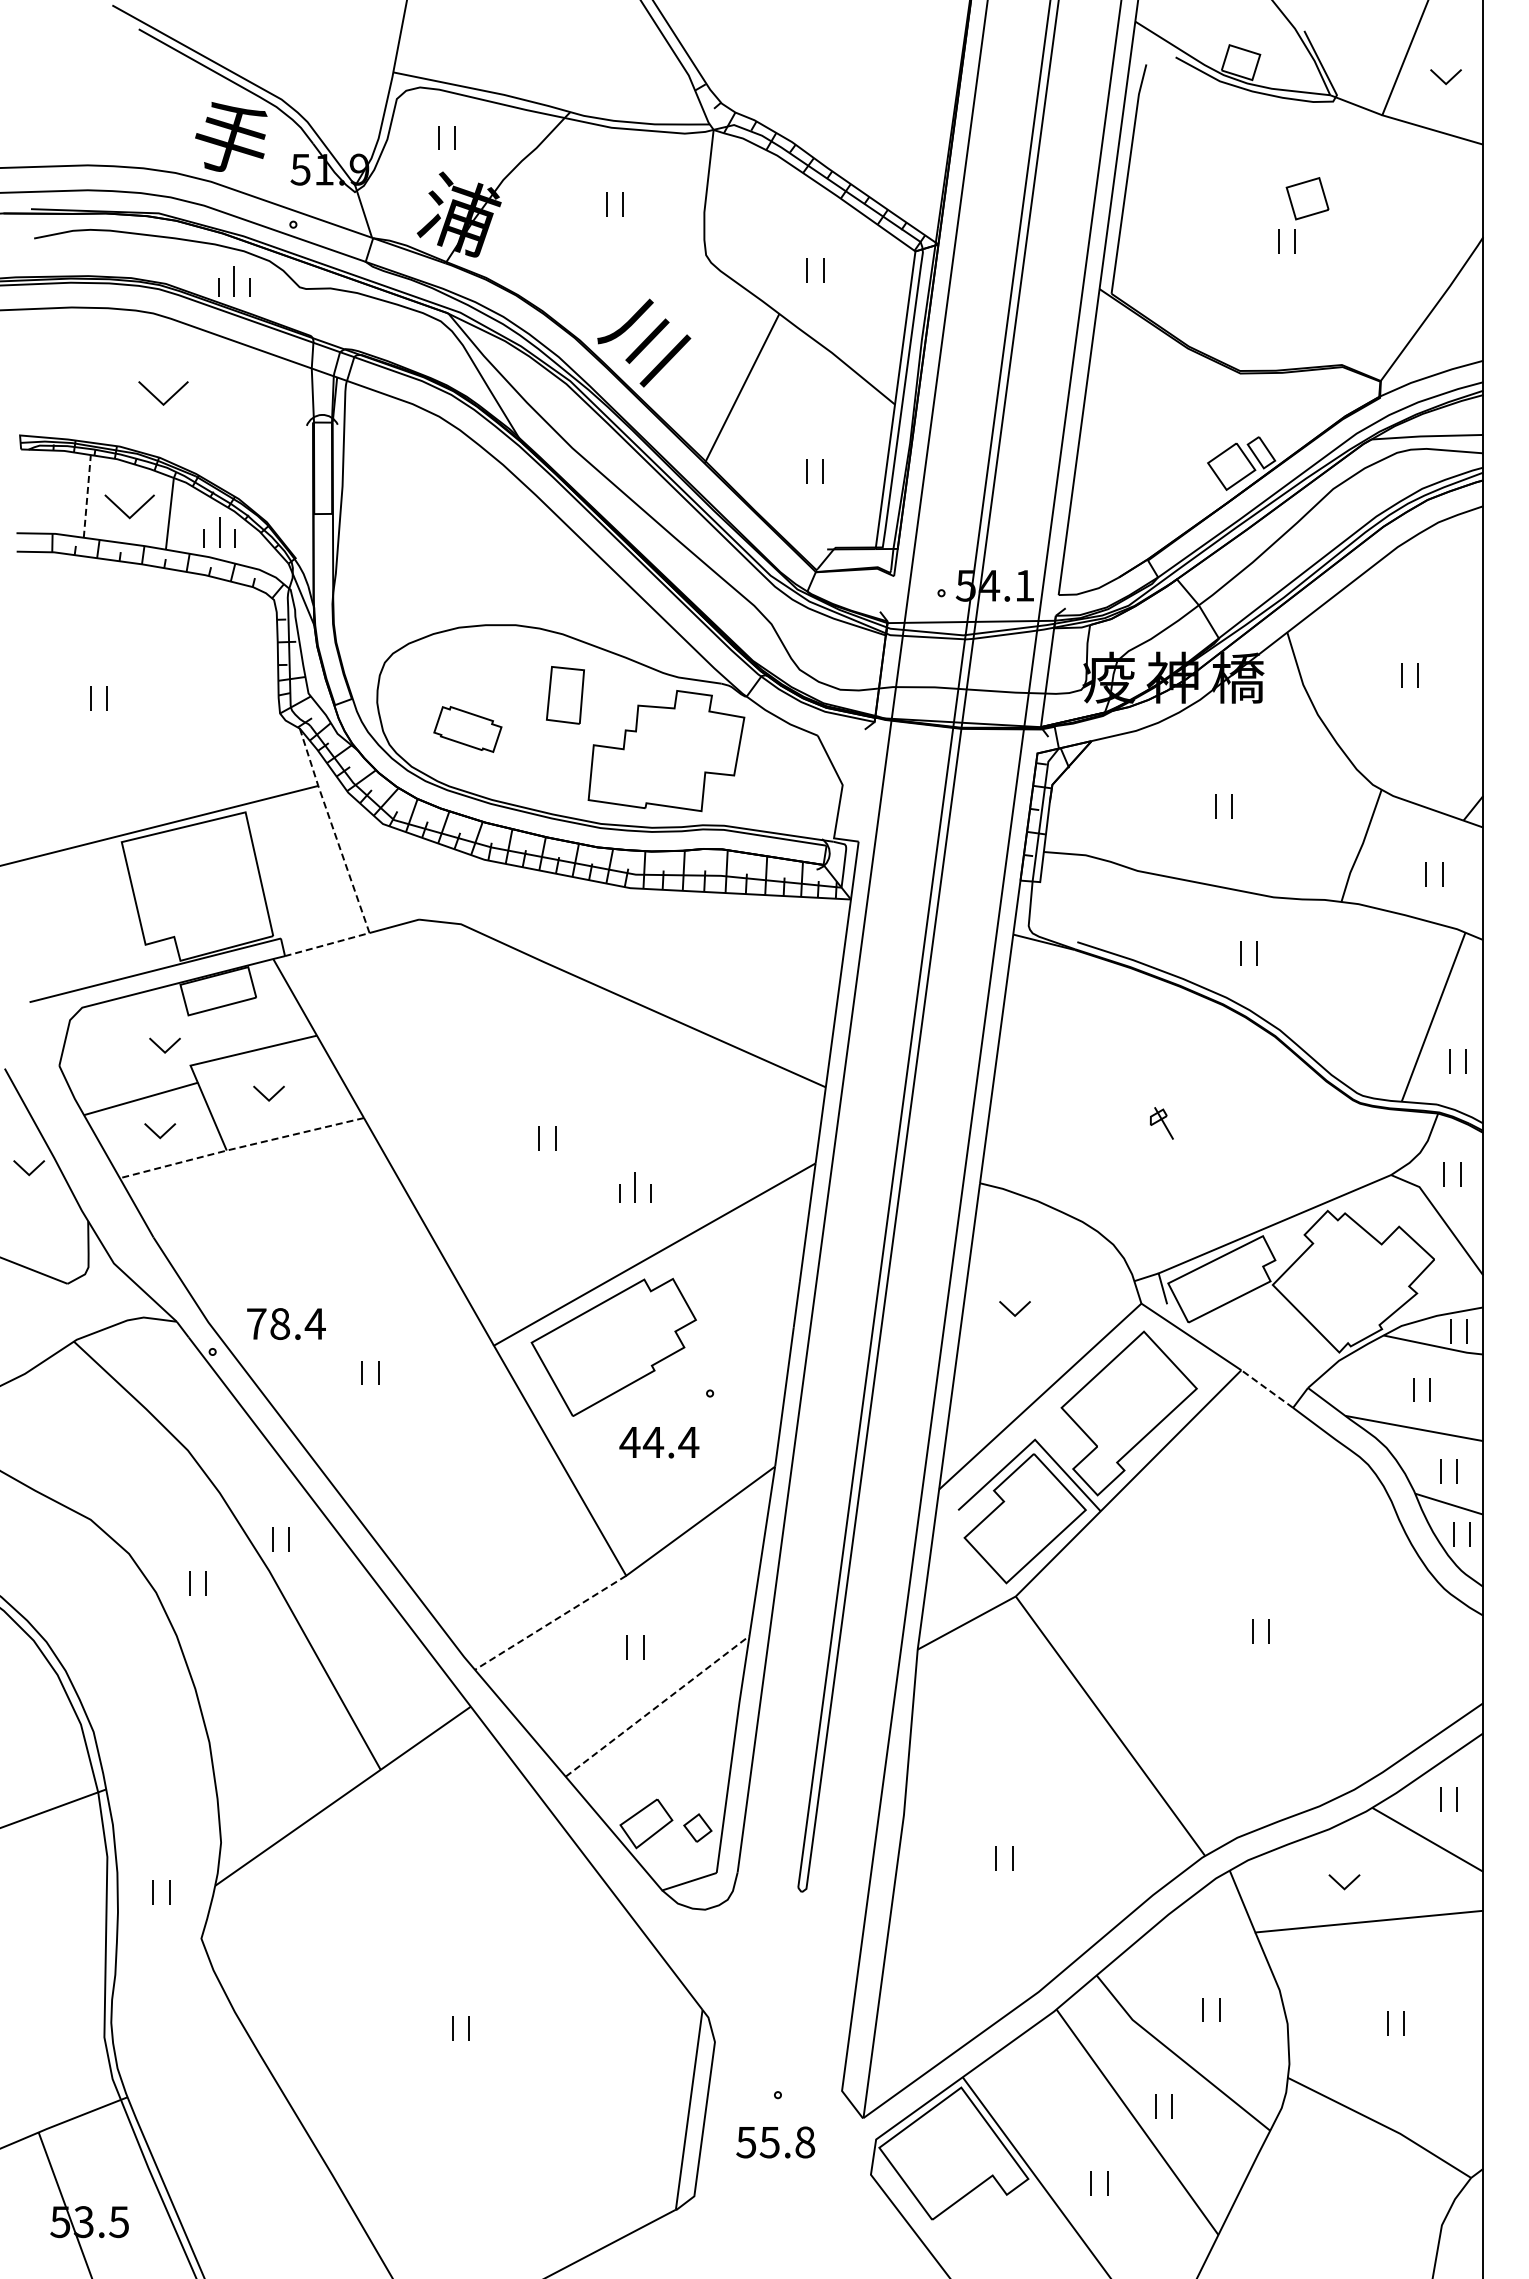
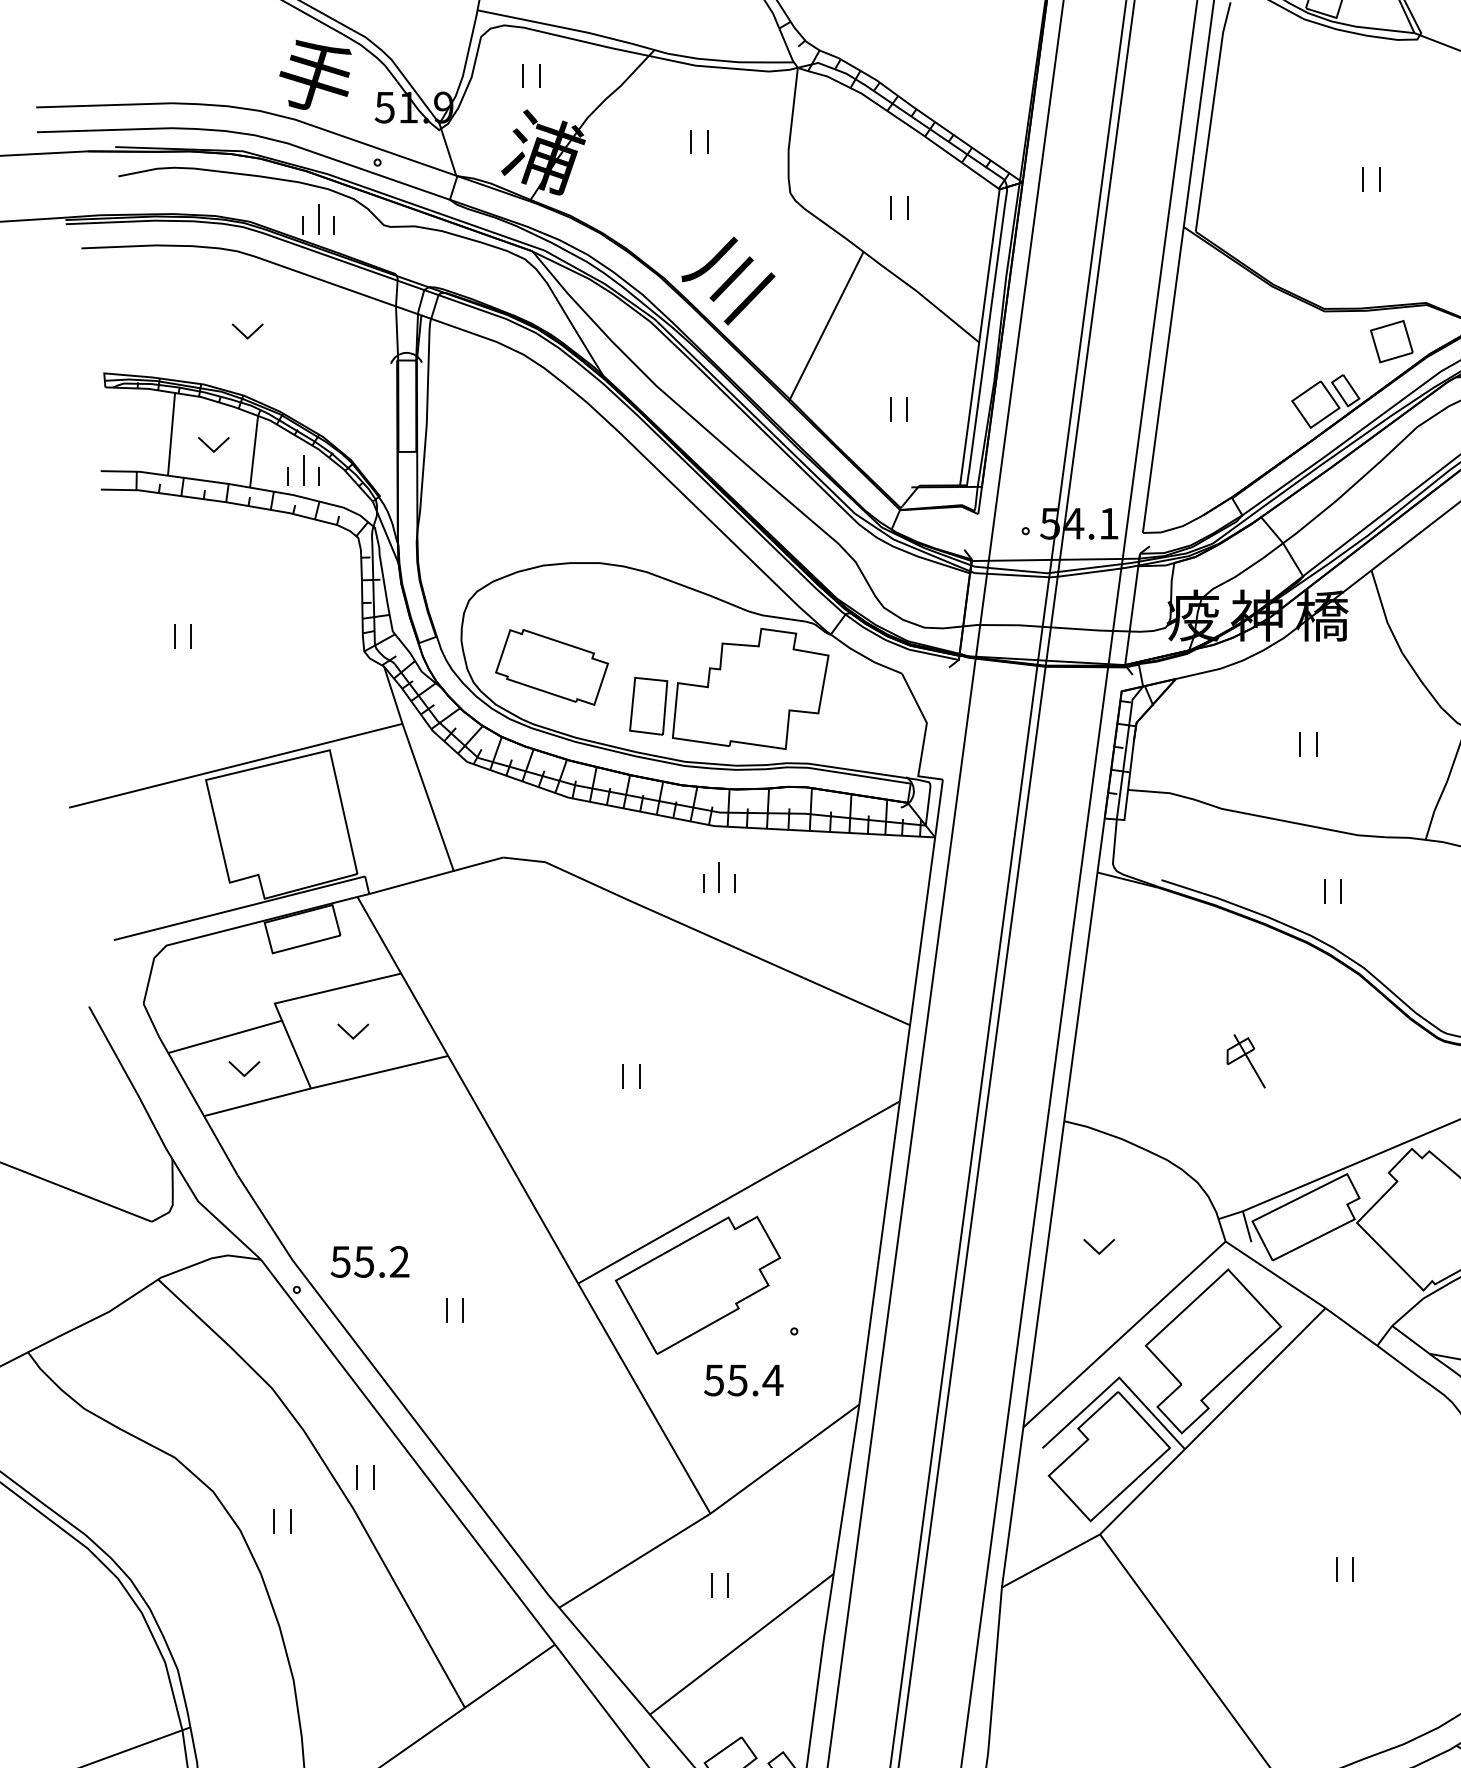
part: (1307, 198) -> (1391, 341), moved
part: (163, 393) -> (247, 331), size x0.62
line: (87, 495) -> (171, 433), dashed -> solid
part: (129, 506) -> (213, 444), size x0.62
part: (565, 695) -> (648, 706), moved
part: (467, 729) -> (551, 667), size x1.67
line: (348, 872) -> (432, 810), dashed -> solid
part: (164, 1045) -> (248, 983), removed
part: (1161, 1123) -> (1245, 1061), size x1.67
line: (241, 1147) -> (325, 1085), dashed -> solid
part: (29, 1168) -> (113, 1106), removed
part: (635, 1187) -> (719, 877), moved
text: (285, 1323) -> (369, 1261), 78.4 -> 55.2
line: (1267, 1389) -> (1351, 1327), dashed -> solid
text: (641, 1442) -> (725, 1380), 44.4 -> 55.4
line: (550, 1623) -> (634, 1561), dashed -> solid
line: (657, 1706) -> (741, 1644), dashed -> solid

